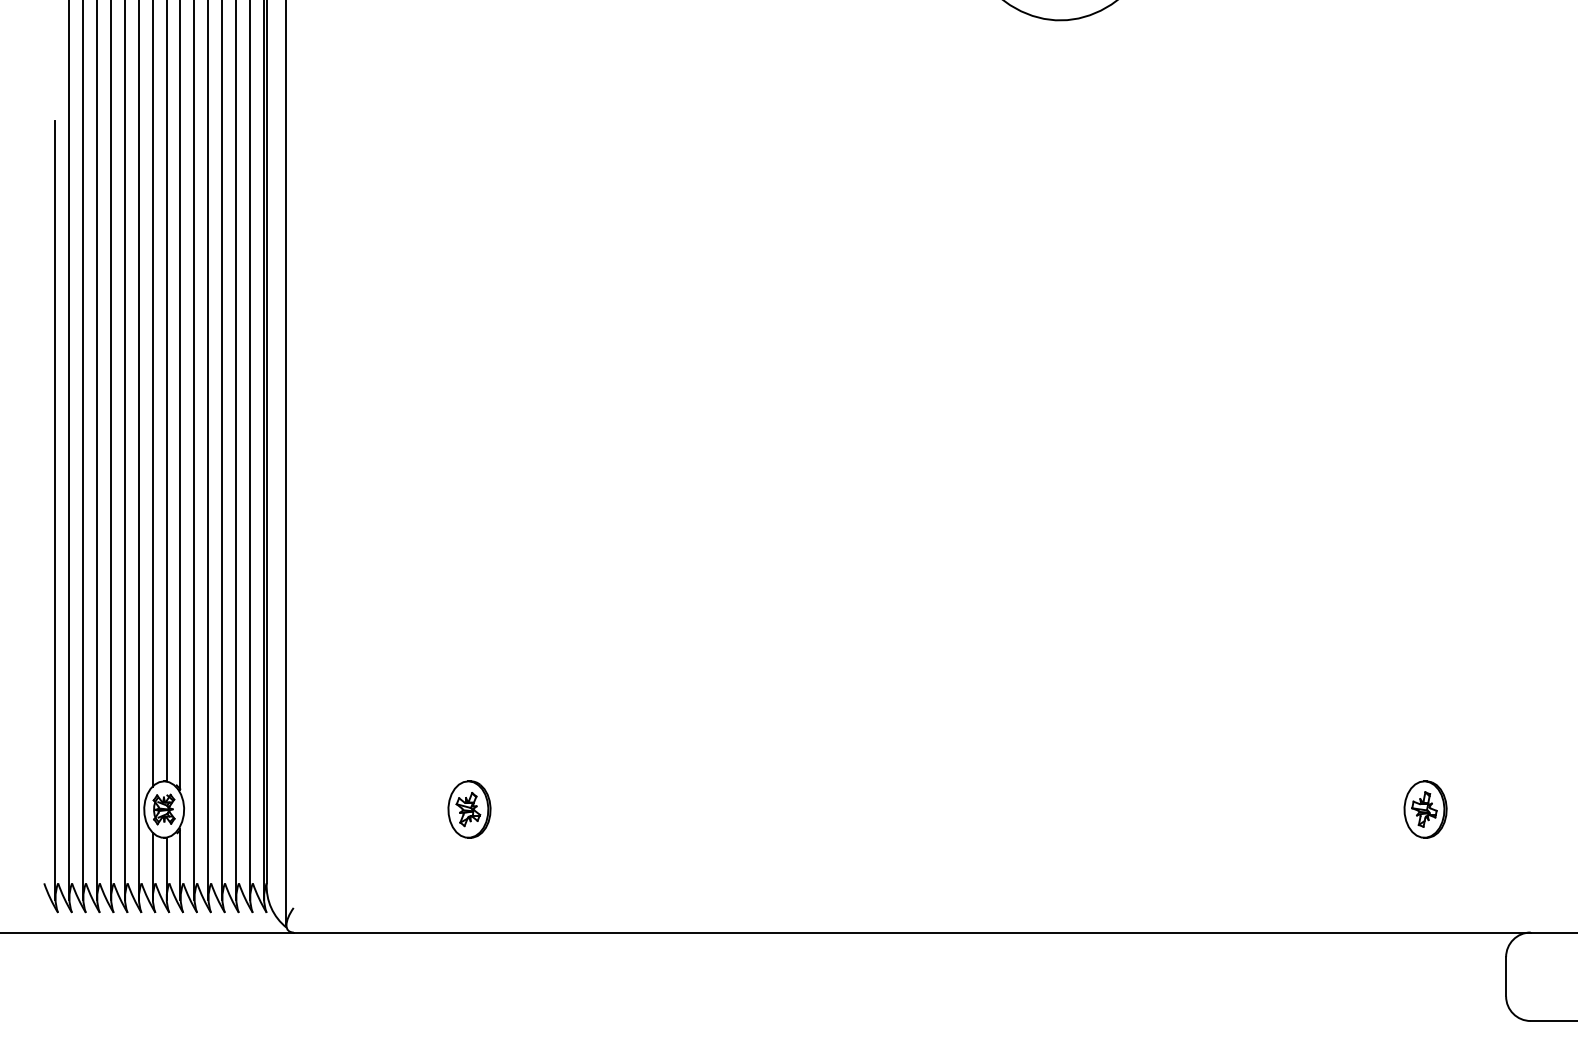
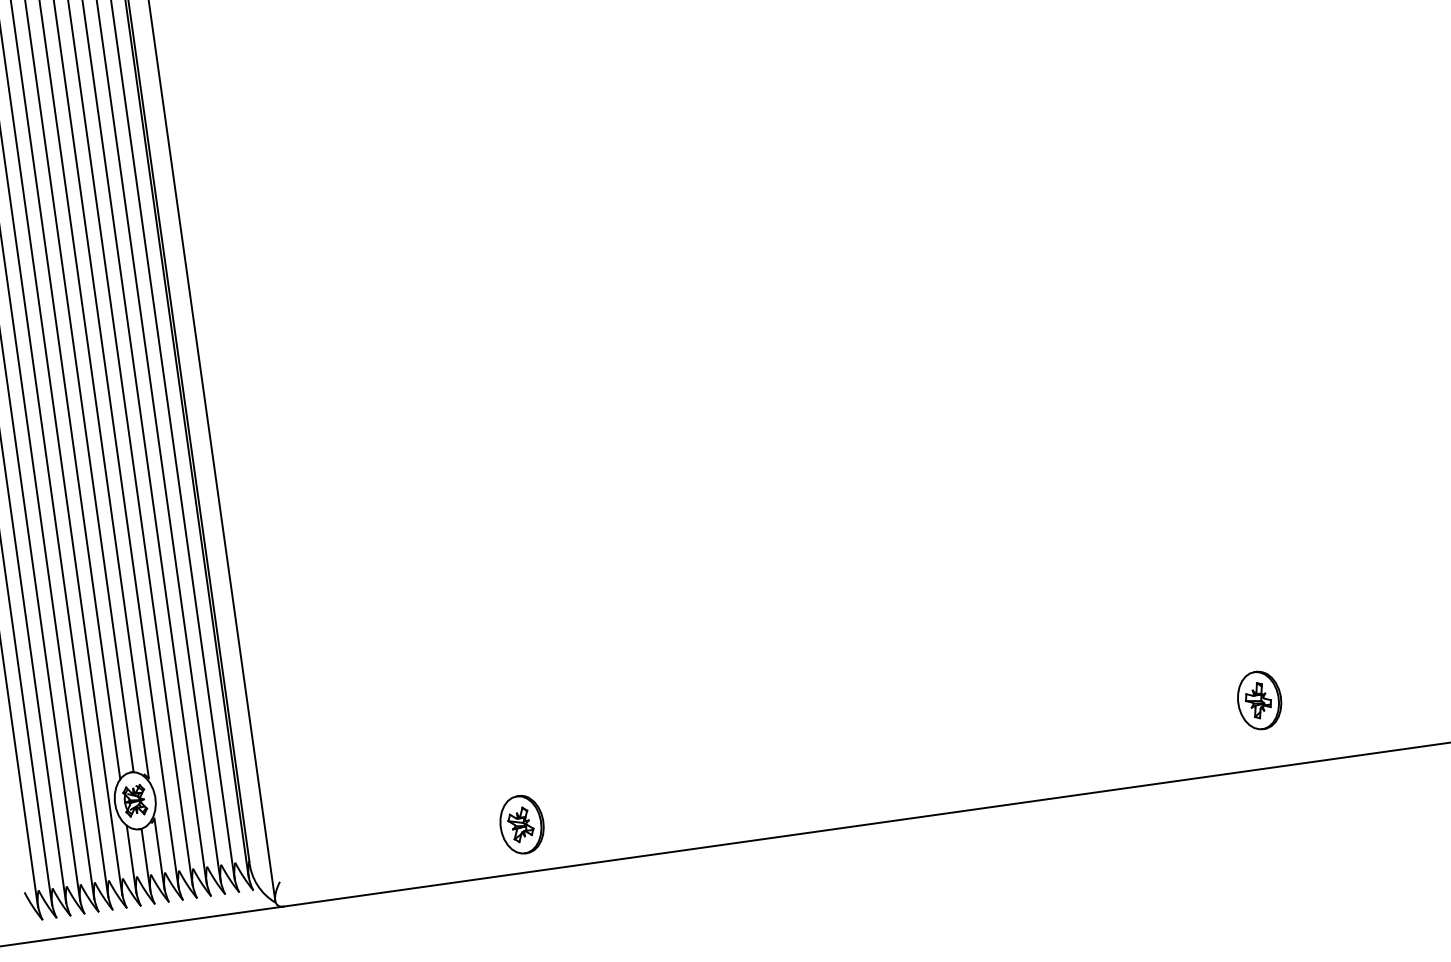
part: (469, 809) -> (522, 824), moved
part: (1425, 809) -> (1259, 700), moved

